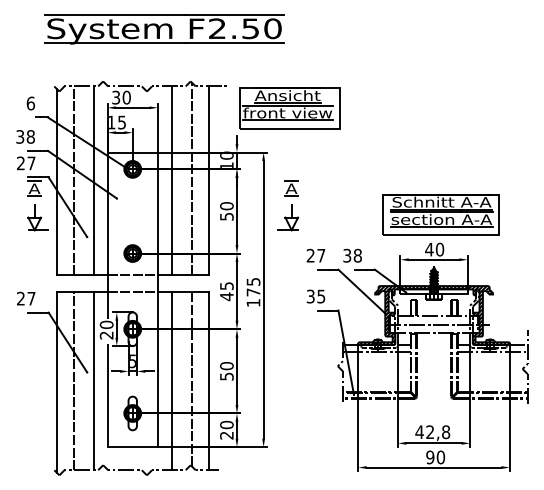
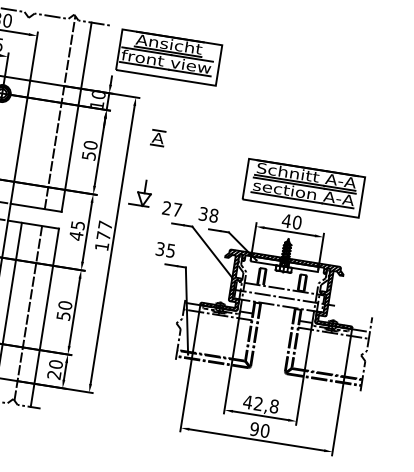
line: (171, 180) -> (39, 110), removed
part: (288, 217) -> (141, 192), moved
text: (253, 281) -> (105, 224), 175 -> 177

